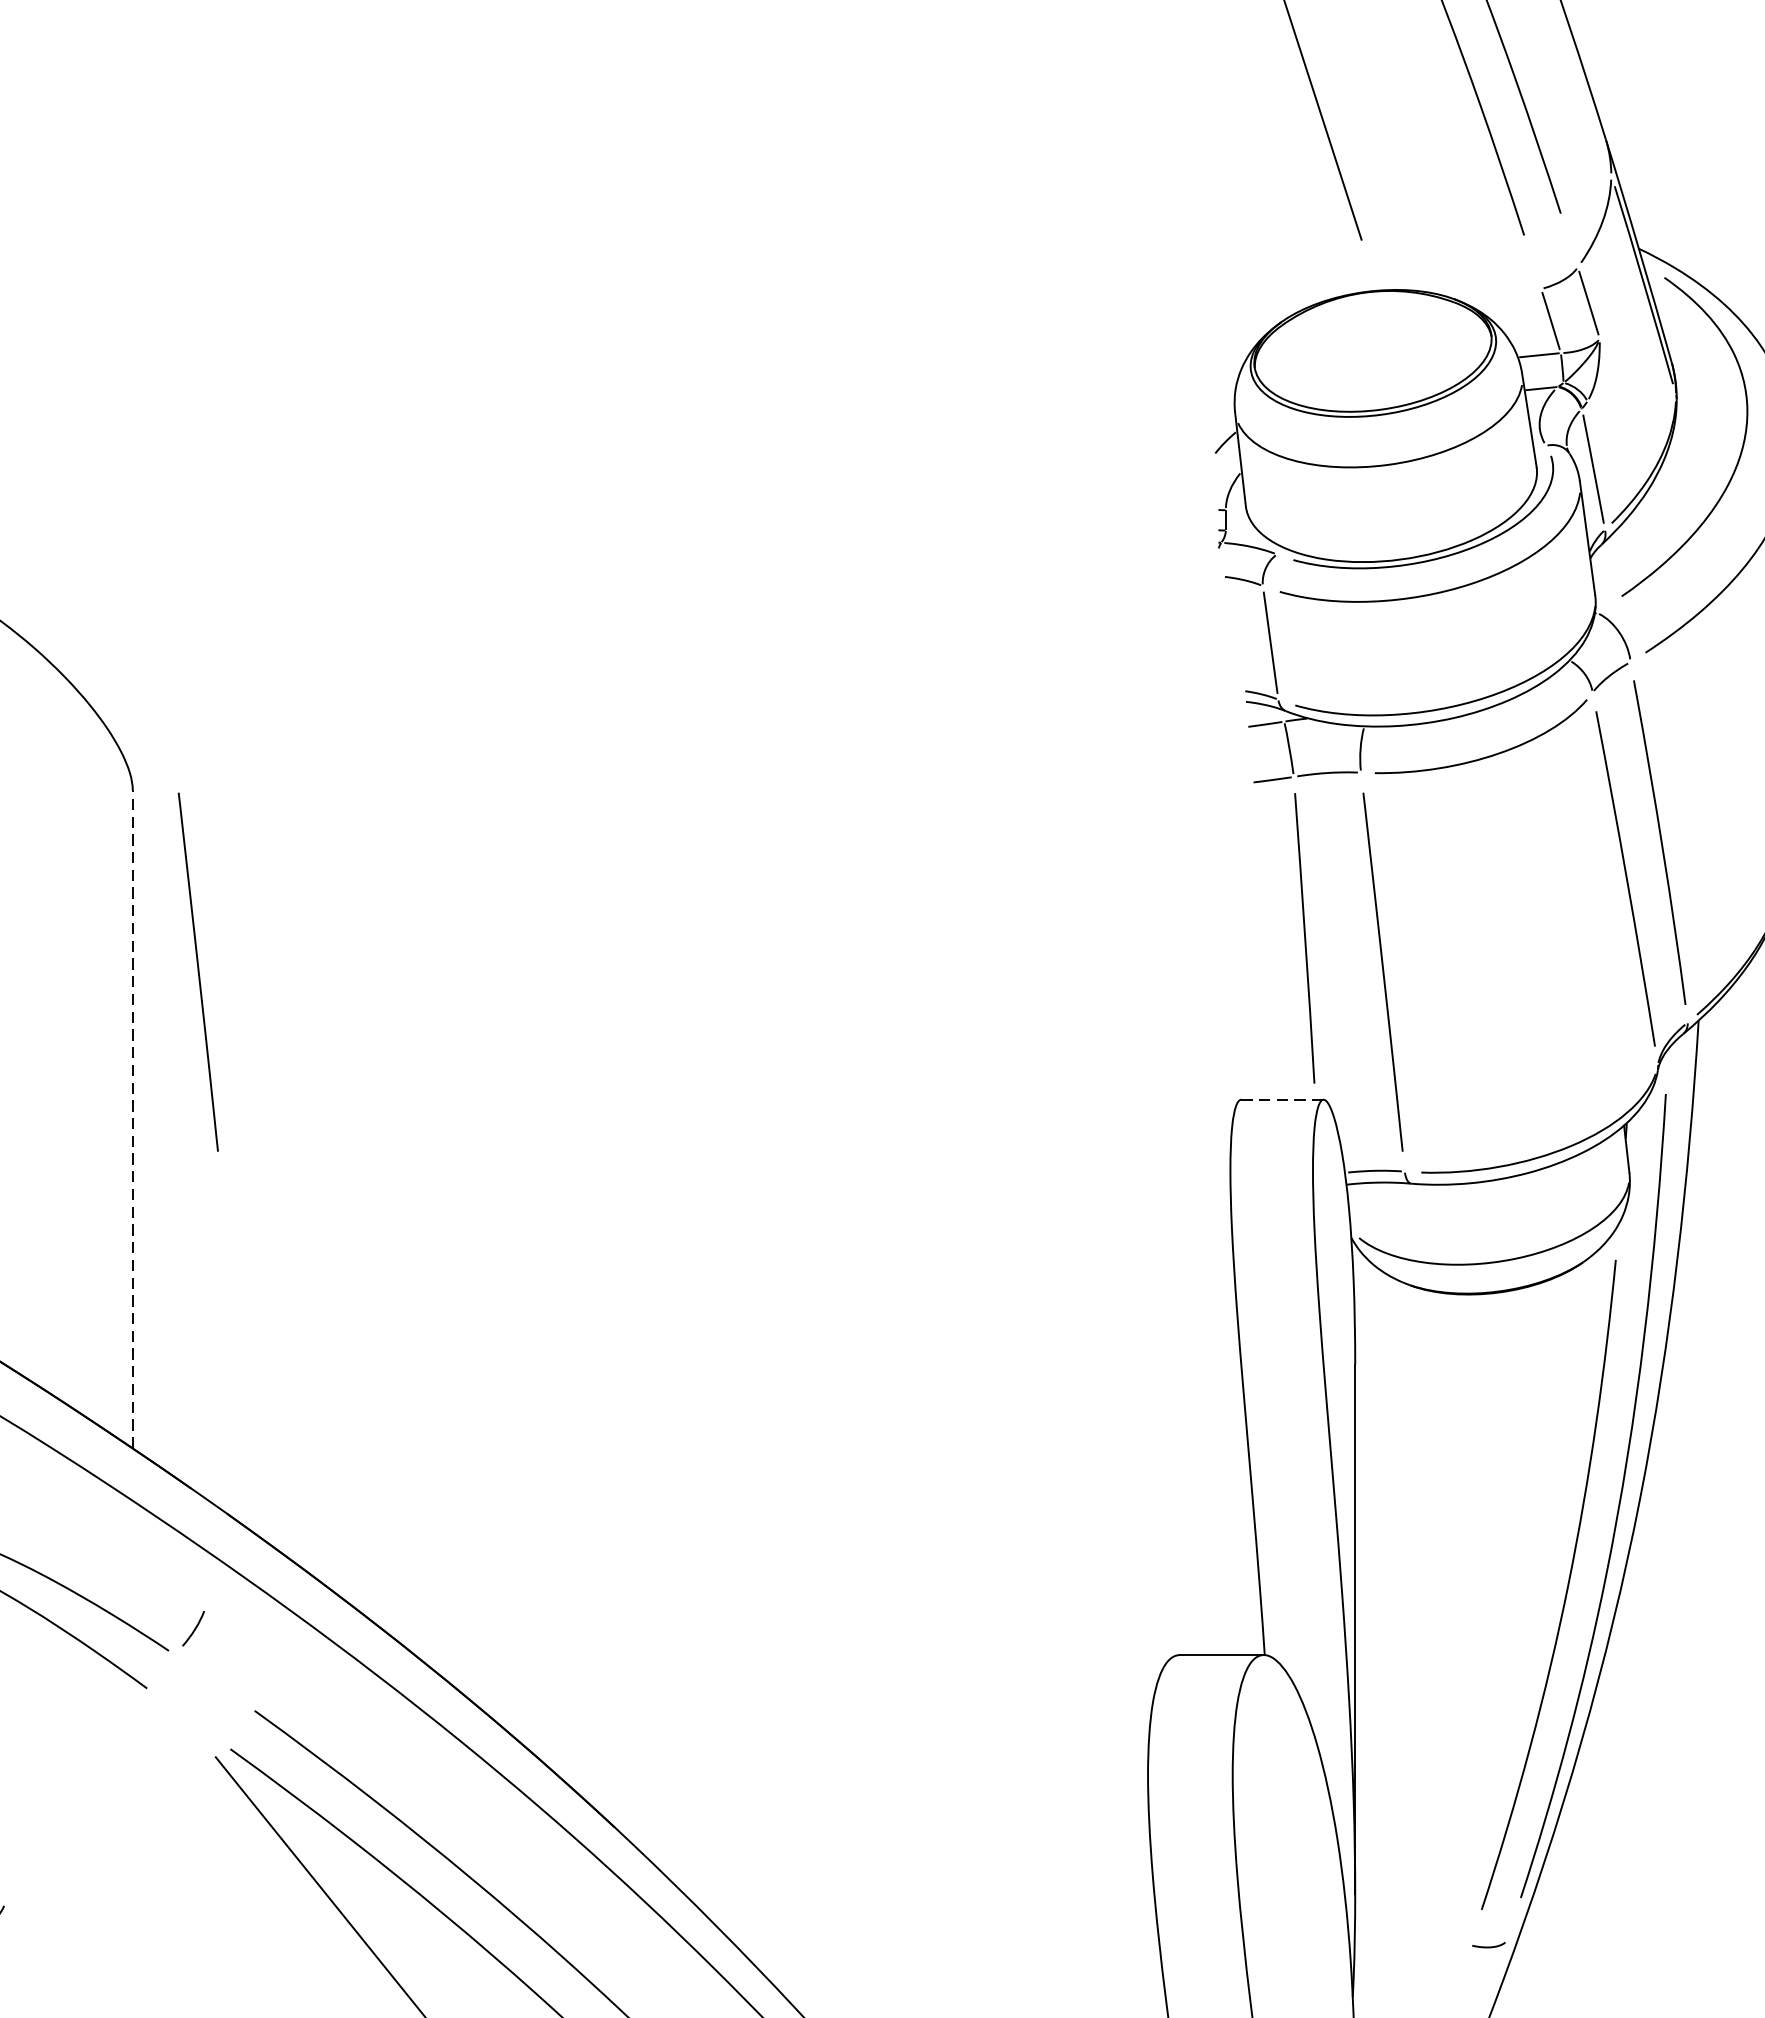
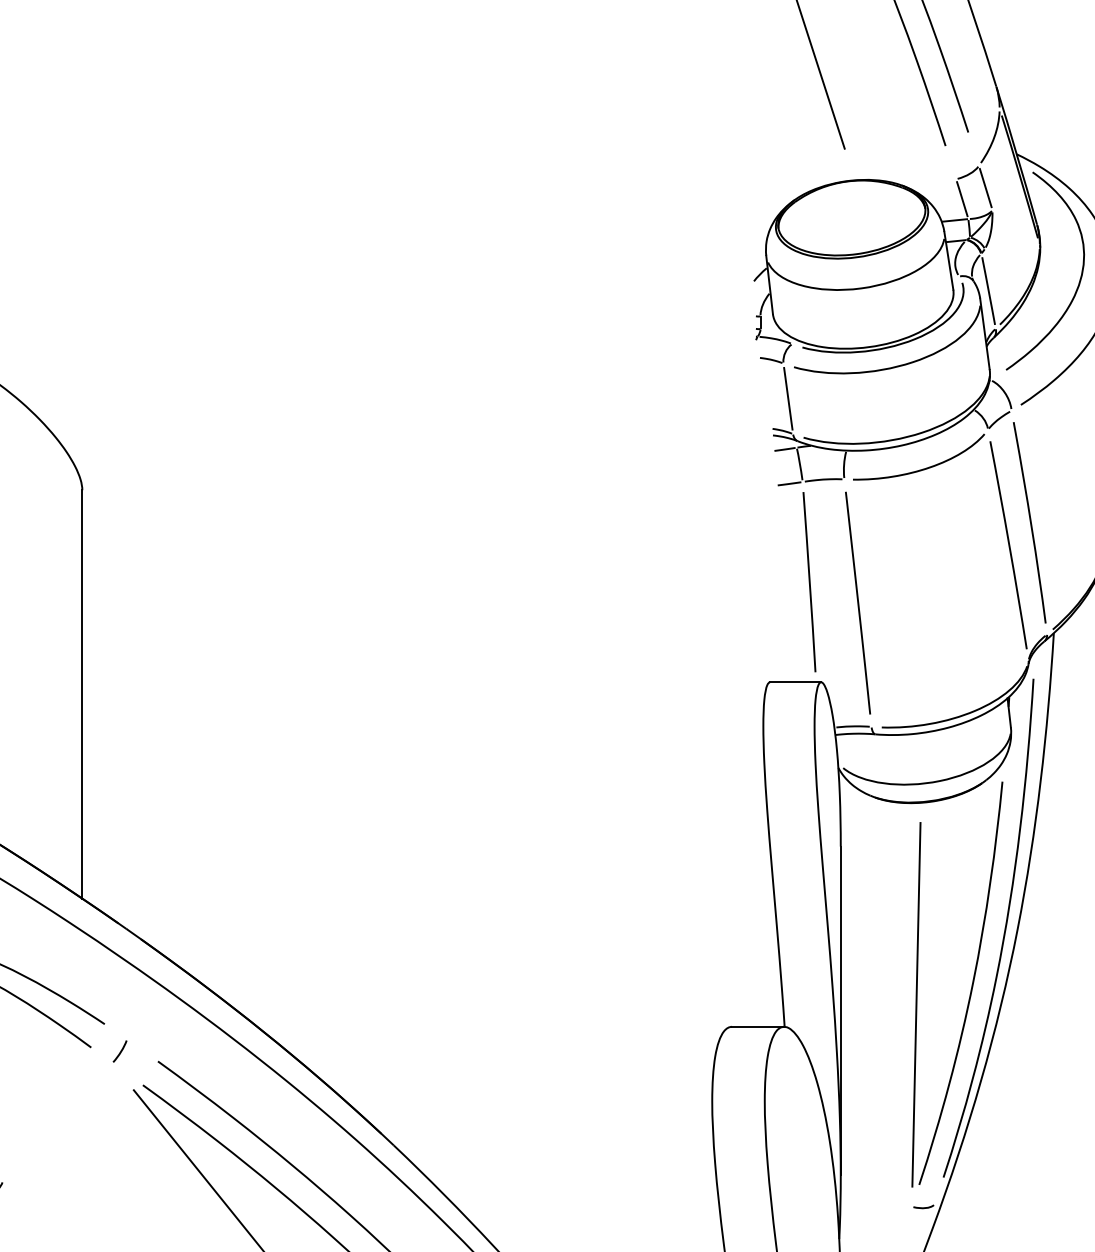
line: (197, 971) -> (122, 602), removed
line: (1282, 1100) -> (795, 682), dashed -> solid
line: (133, 1117) -> (82, 693), dashed -> solid
line: (1477, 1619) -> (916, 1004), added
curve: (194, 1628) -> (120, 1051), moved

